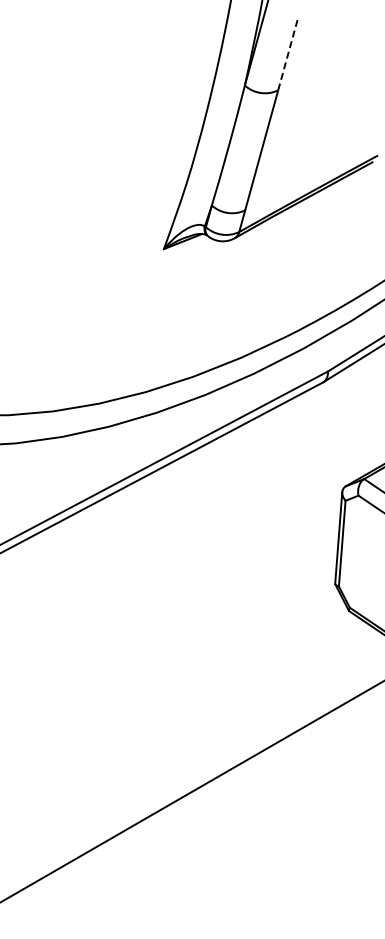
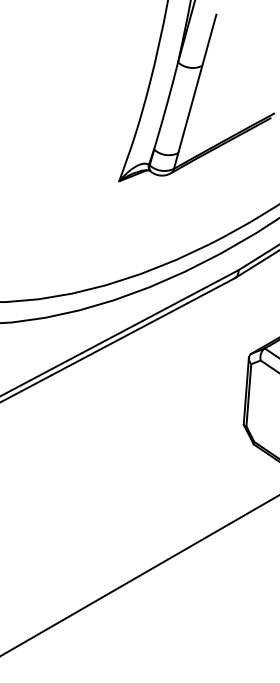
line: (287, 55) -> (209, 40), dashed -> solid

